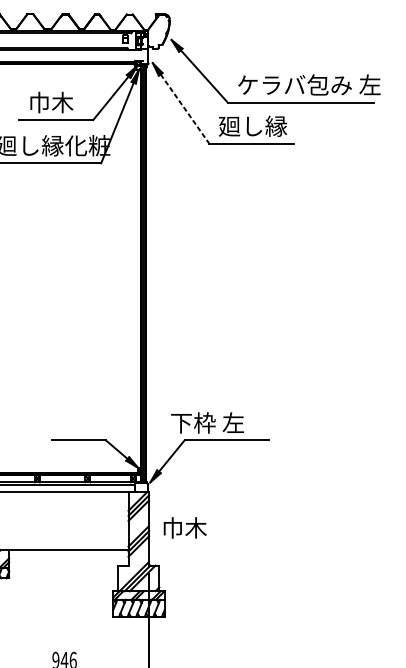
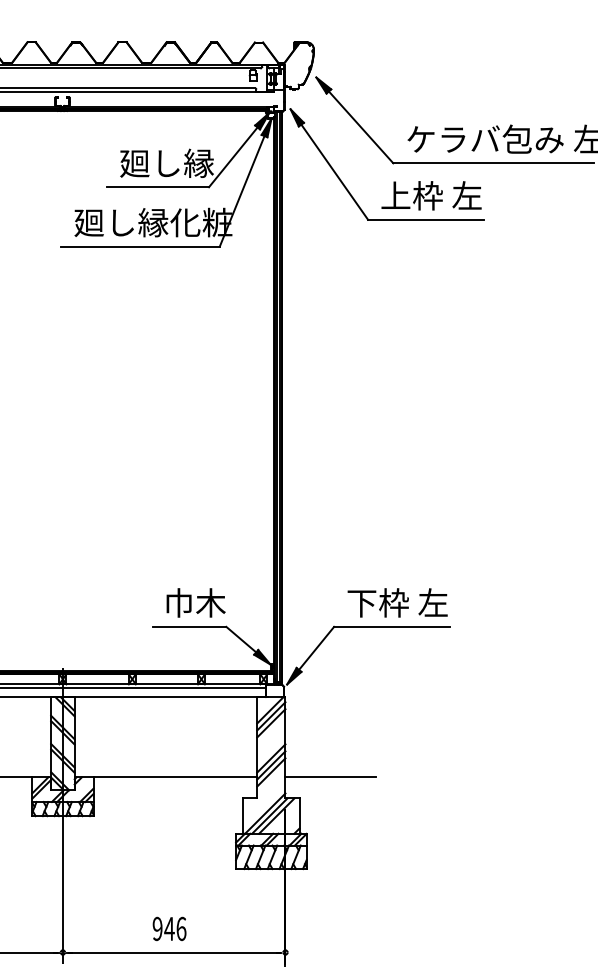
text: (62, 102) -> (166, 163), 巾木 -> 廻し縁
line: (185, 109) -> (335, 172), dashed -> solid
text: (255, 126) -> (431, 195), 廻し縁 -> 上枠 左
text: (207, 422) -> (397, 602), moved
text: (184, 527) -> (195, 602), moved
line: (181, 550) -> (330, 777), added

